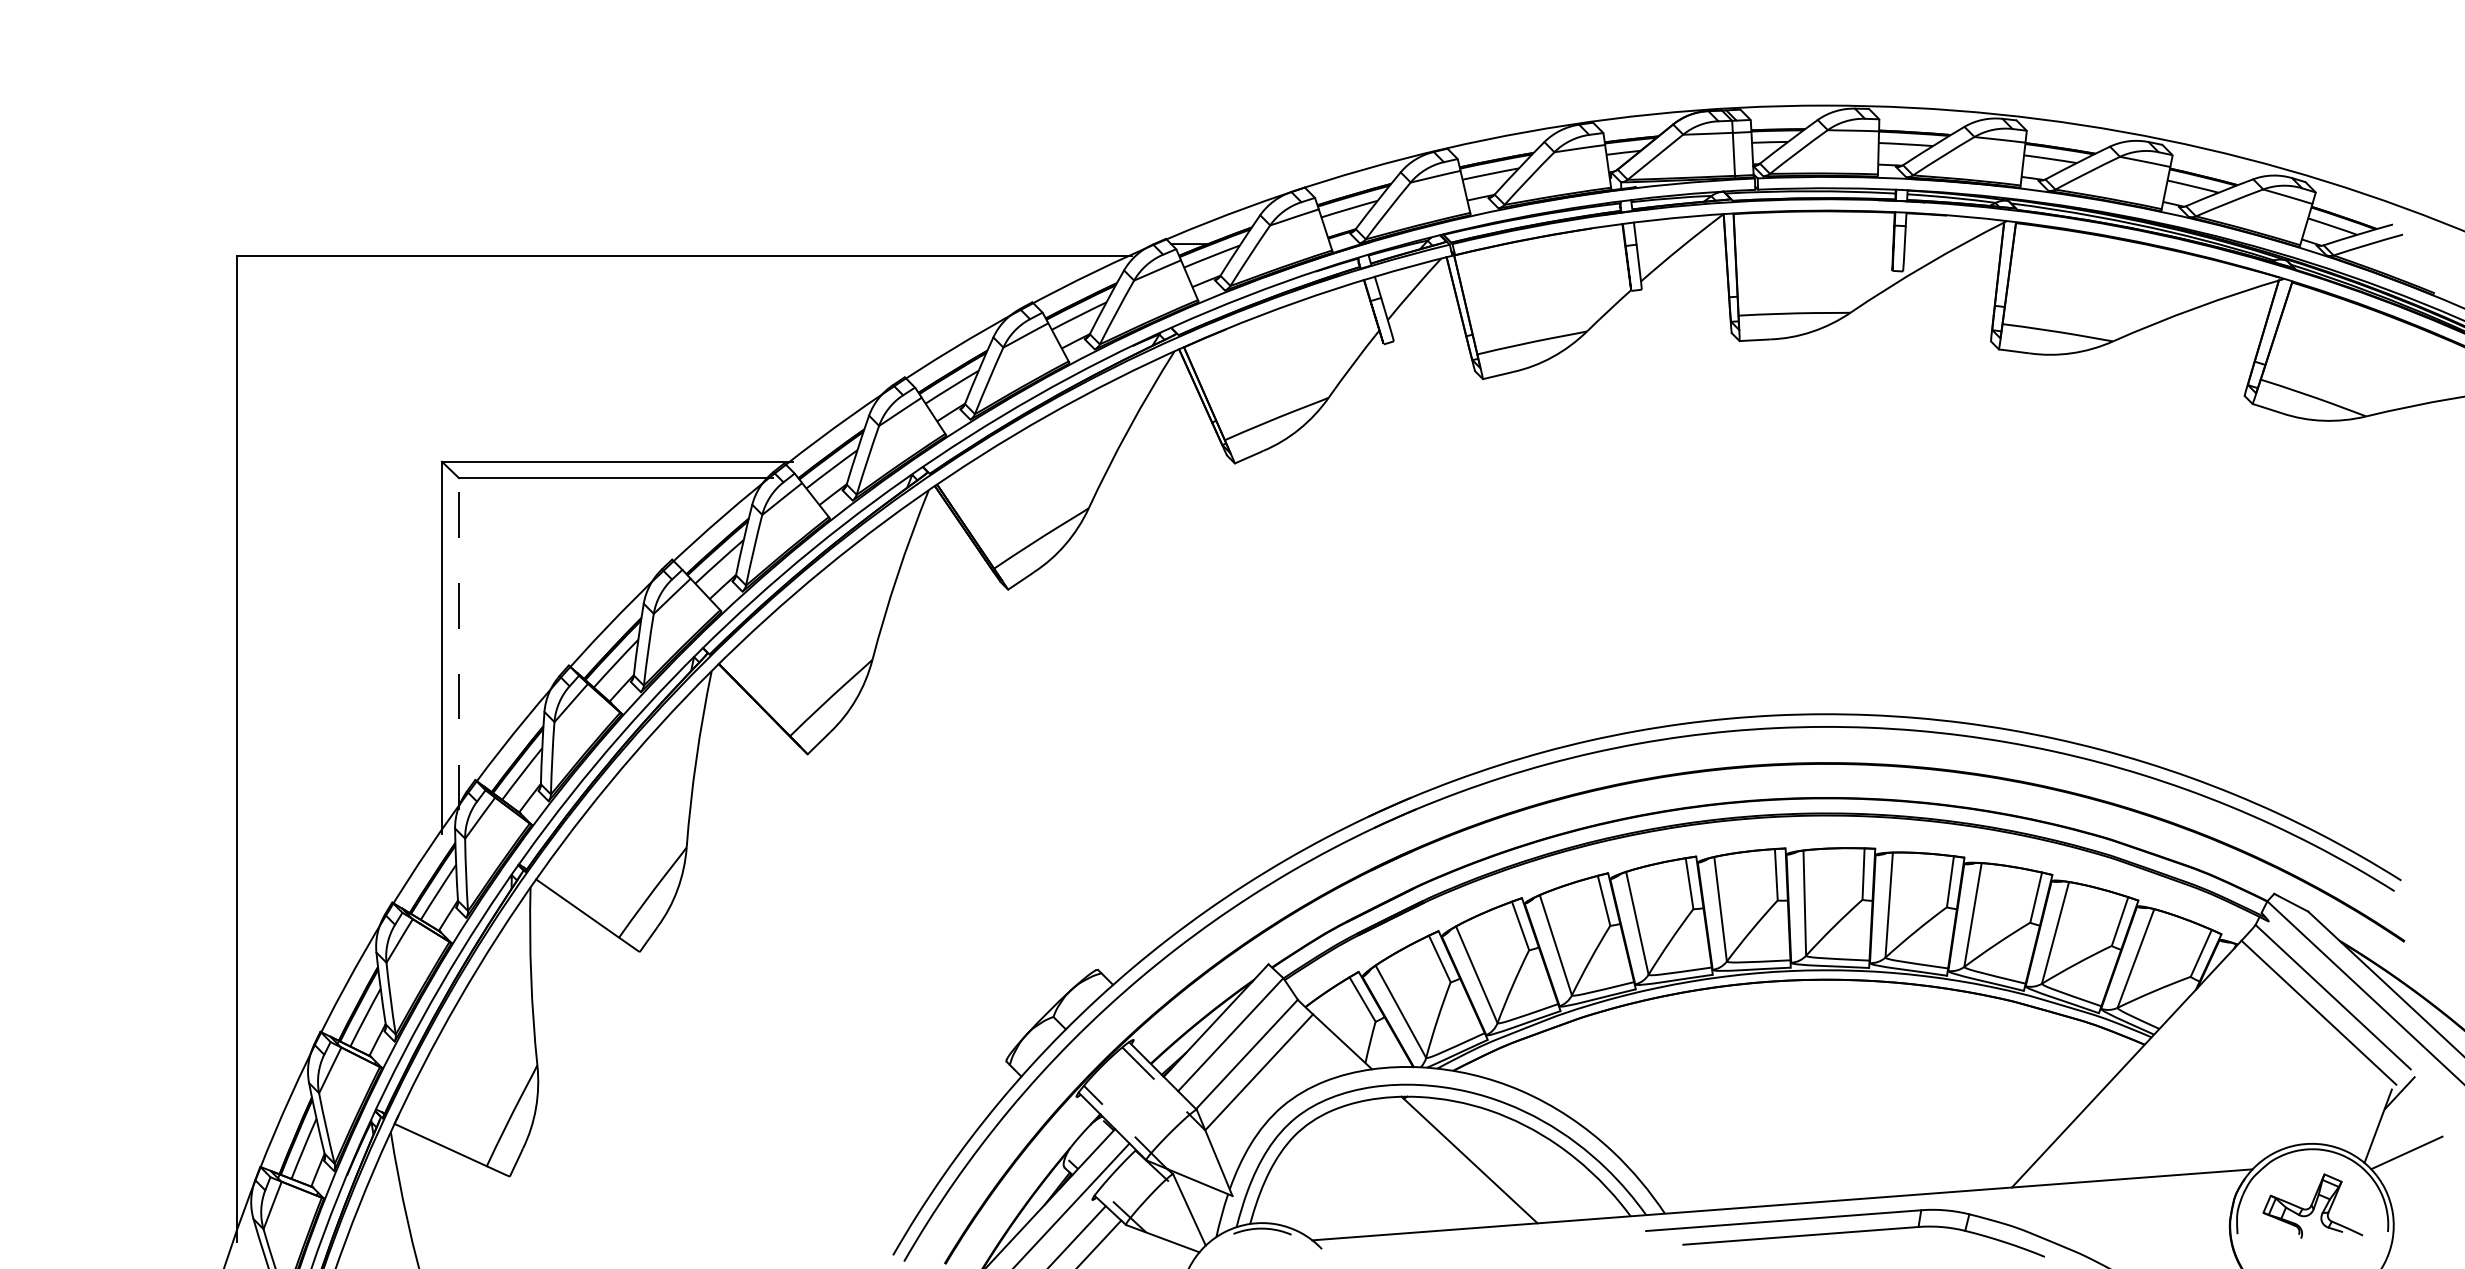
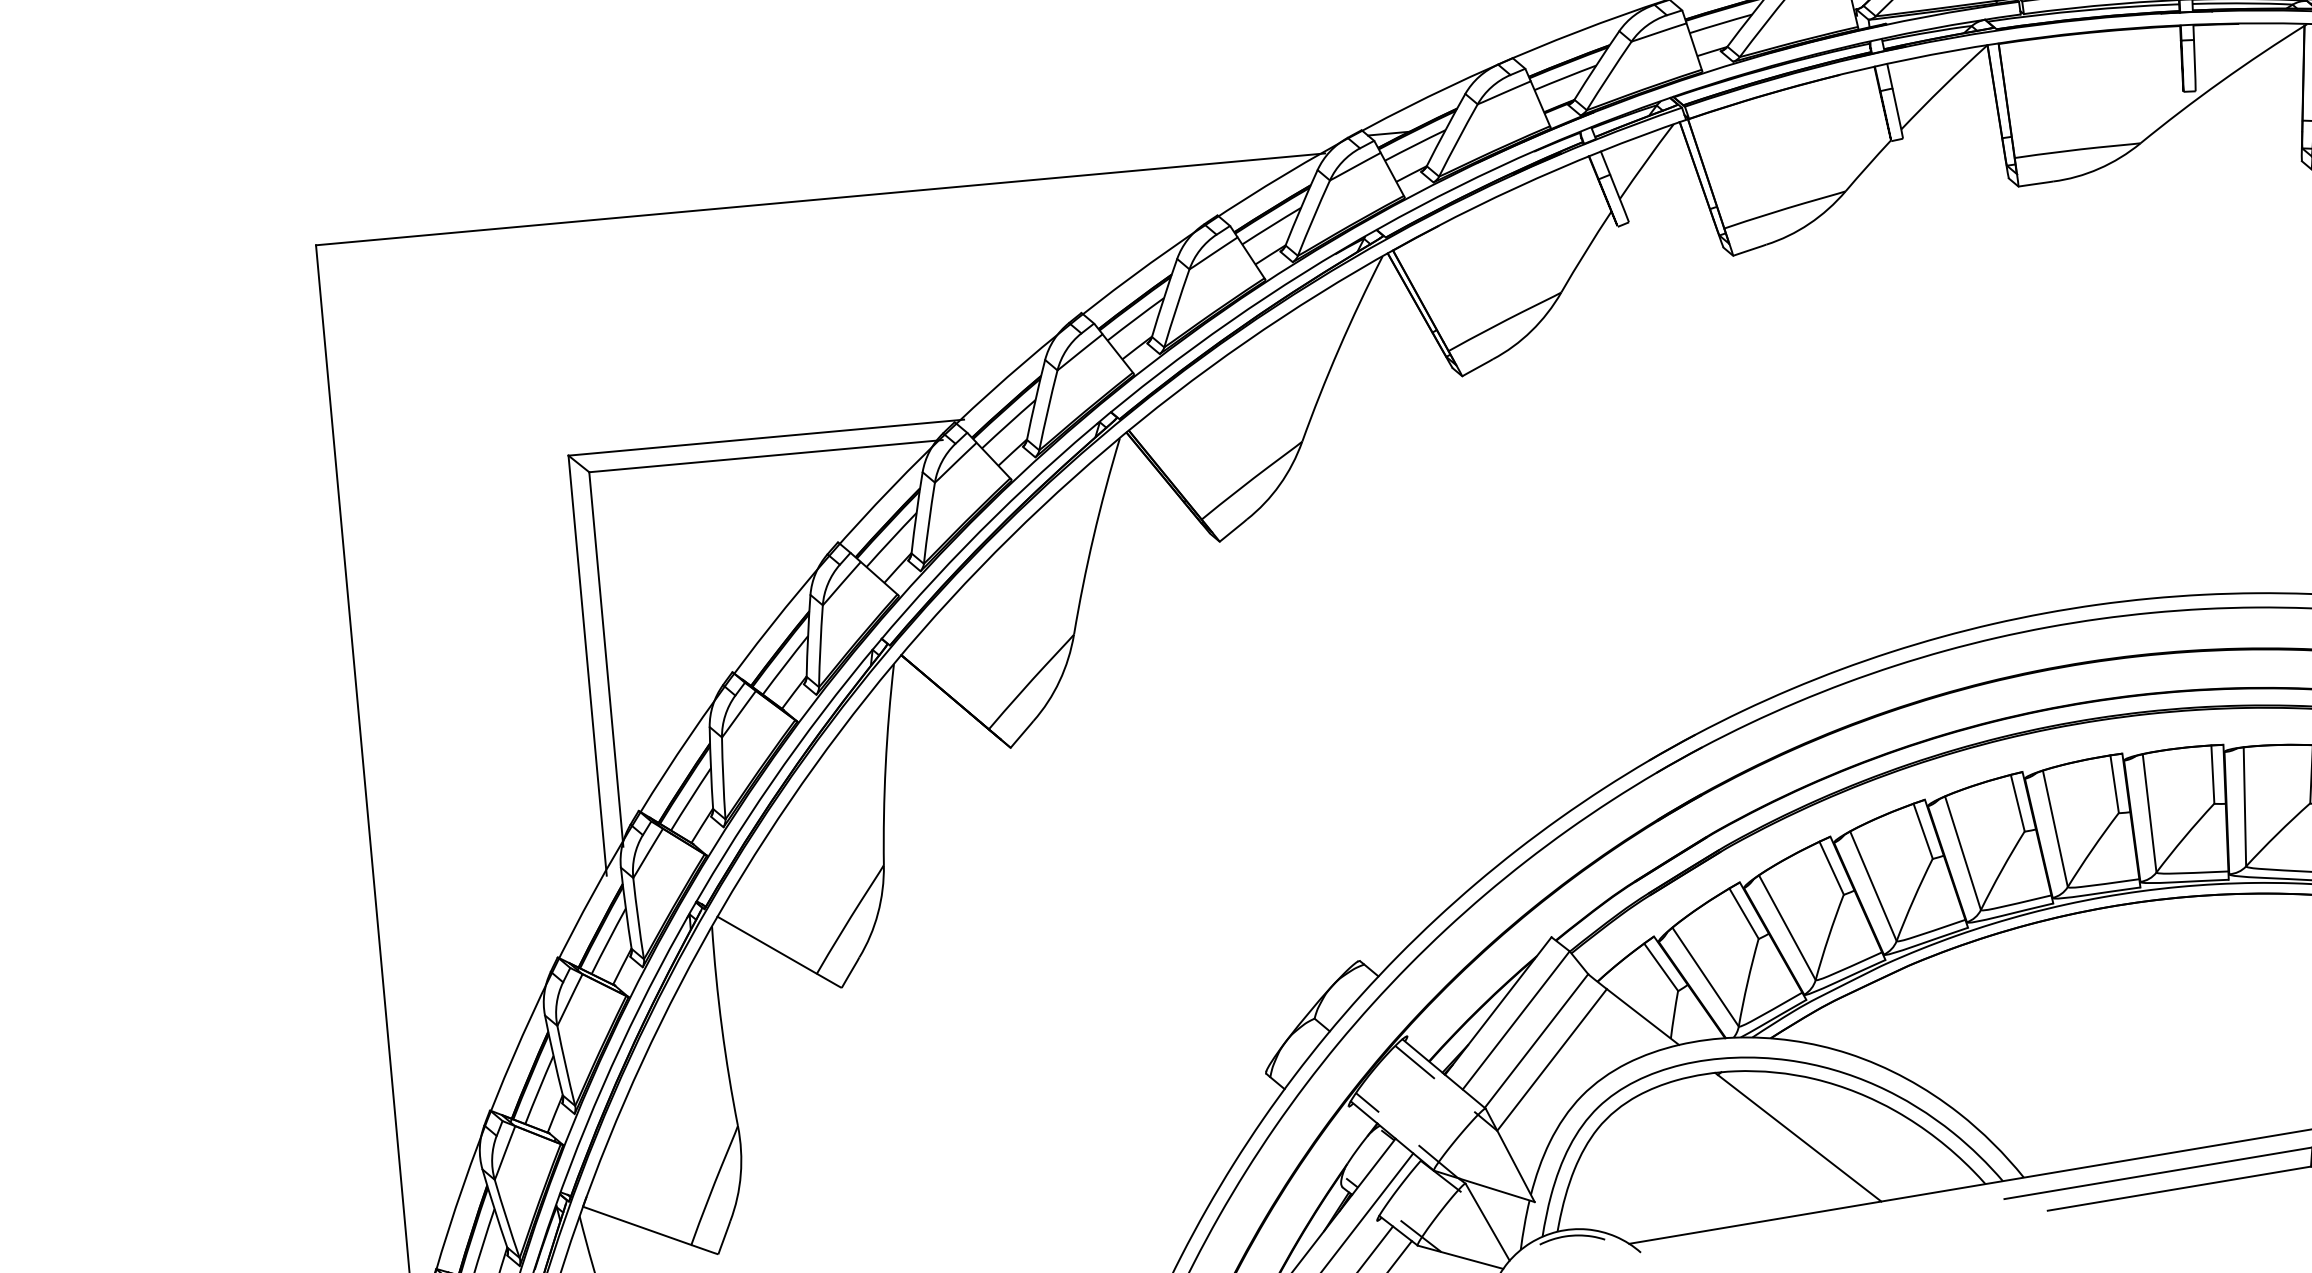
line: (458, 643) -> (605, 658), dashed -> solid

